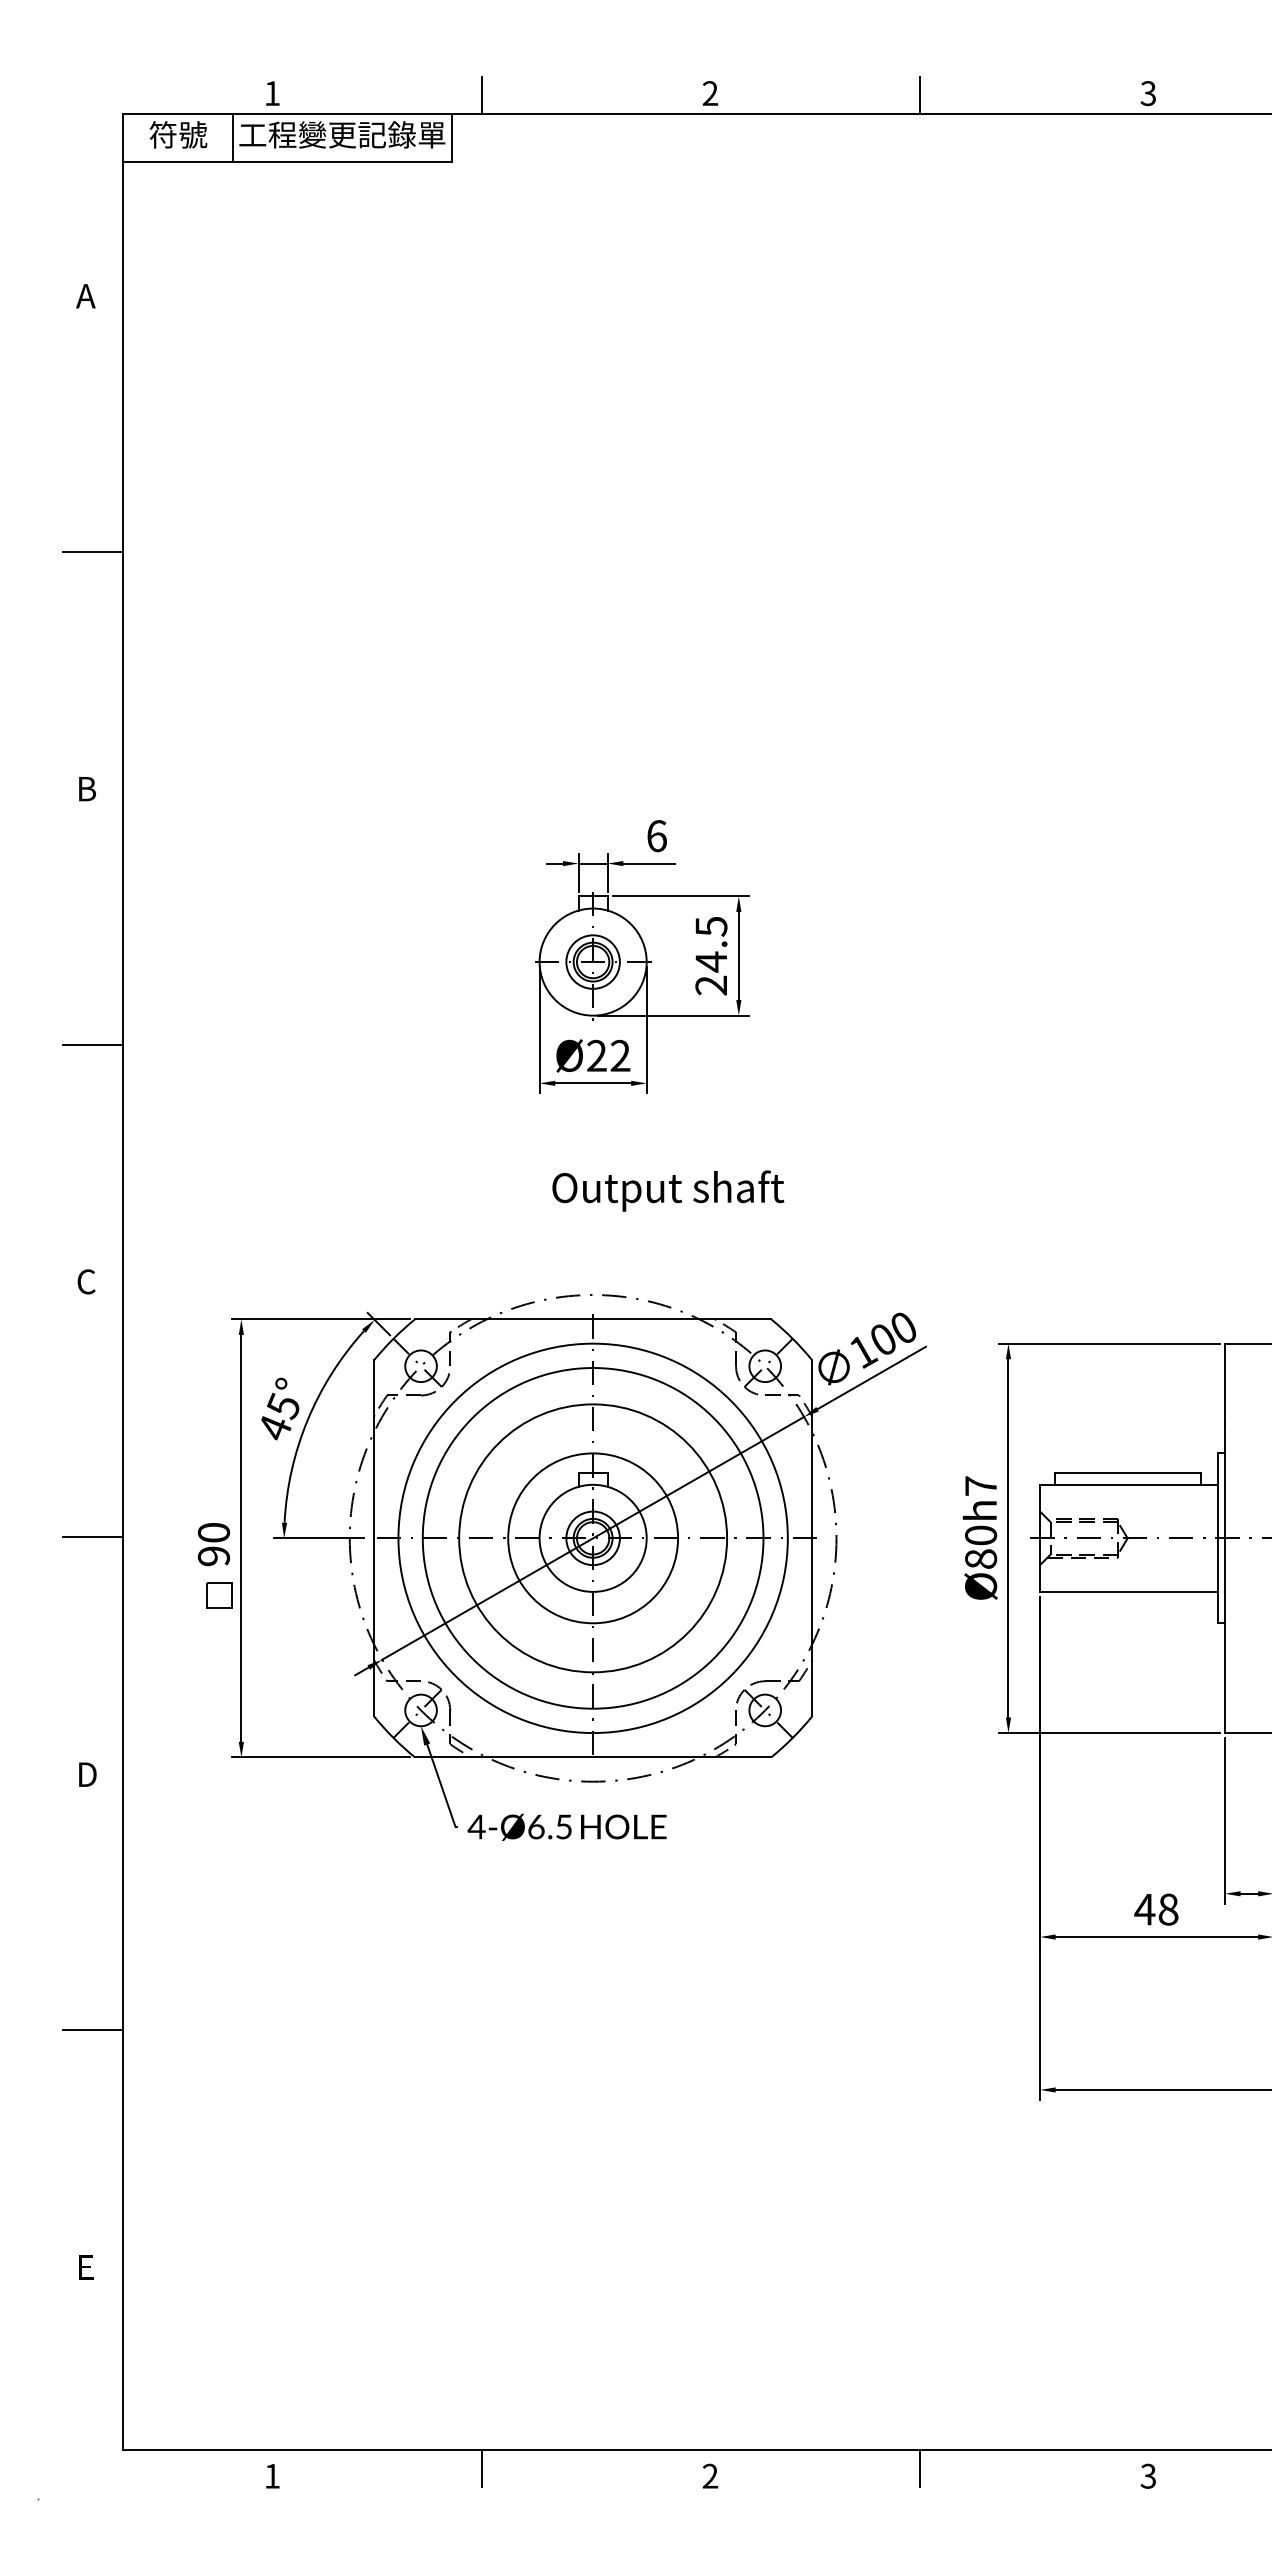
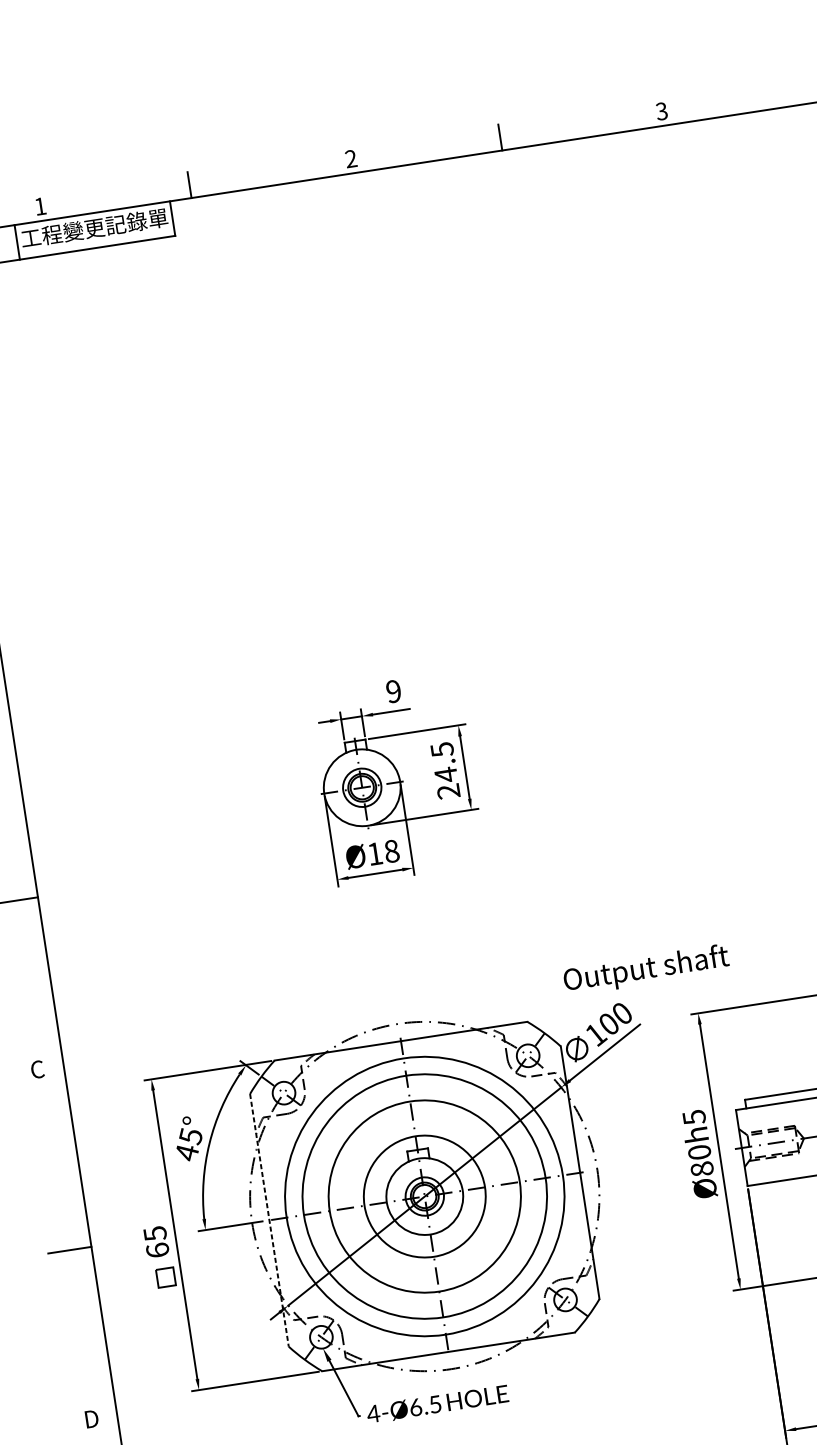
text: (656, 836) -> (393, 691), 6 -> 9
text: (608, 1055) -> (383, 852), Ø22 -> Ø18
text: (668, 1190) -> (646, 969), moved
text: (981, 1486) -> (694, 1117), Ø80h7 -> Ø80h5
line: (374, 1538) -> (269, 1220), solid -> dashed
text: (213, 1544) -> (156, 1242), 90 -> 65

